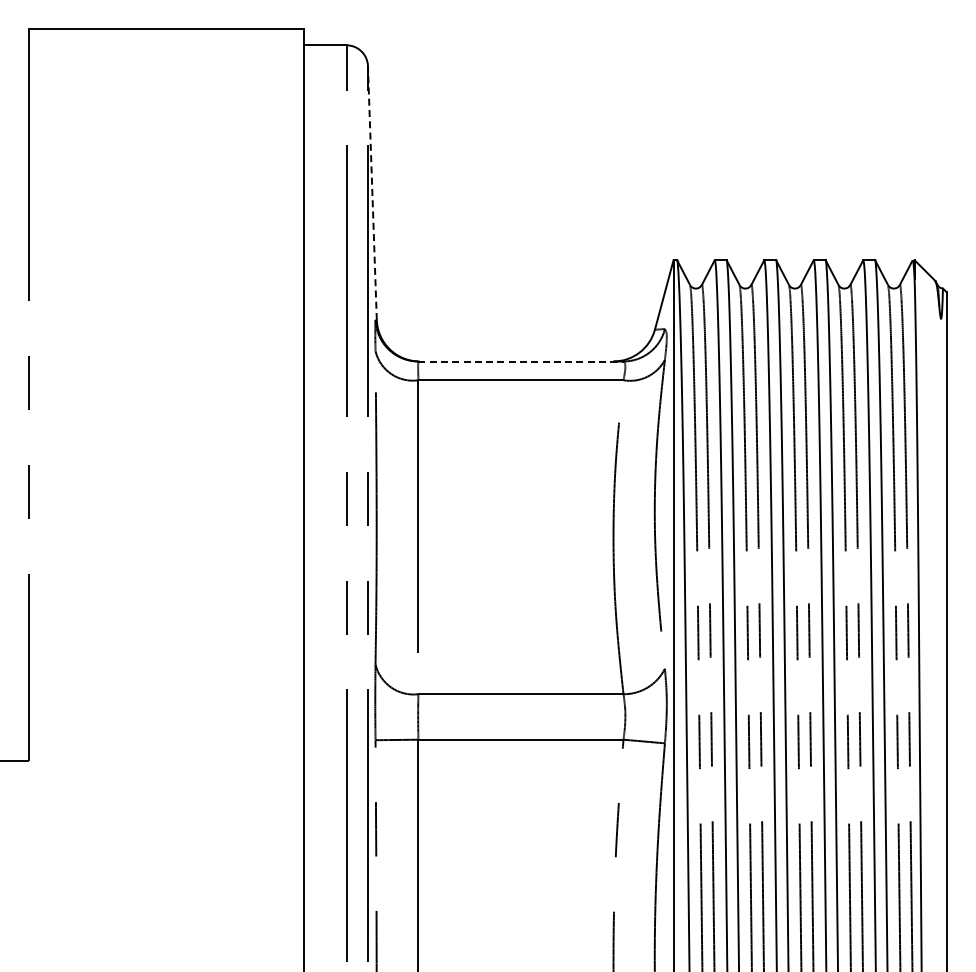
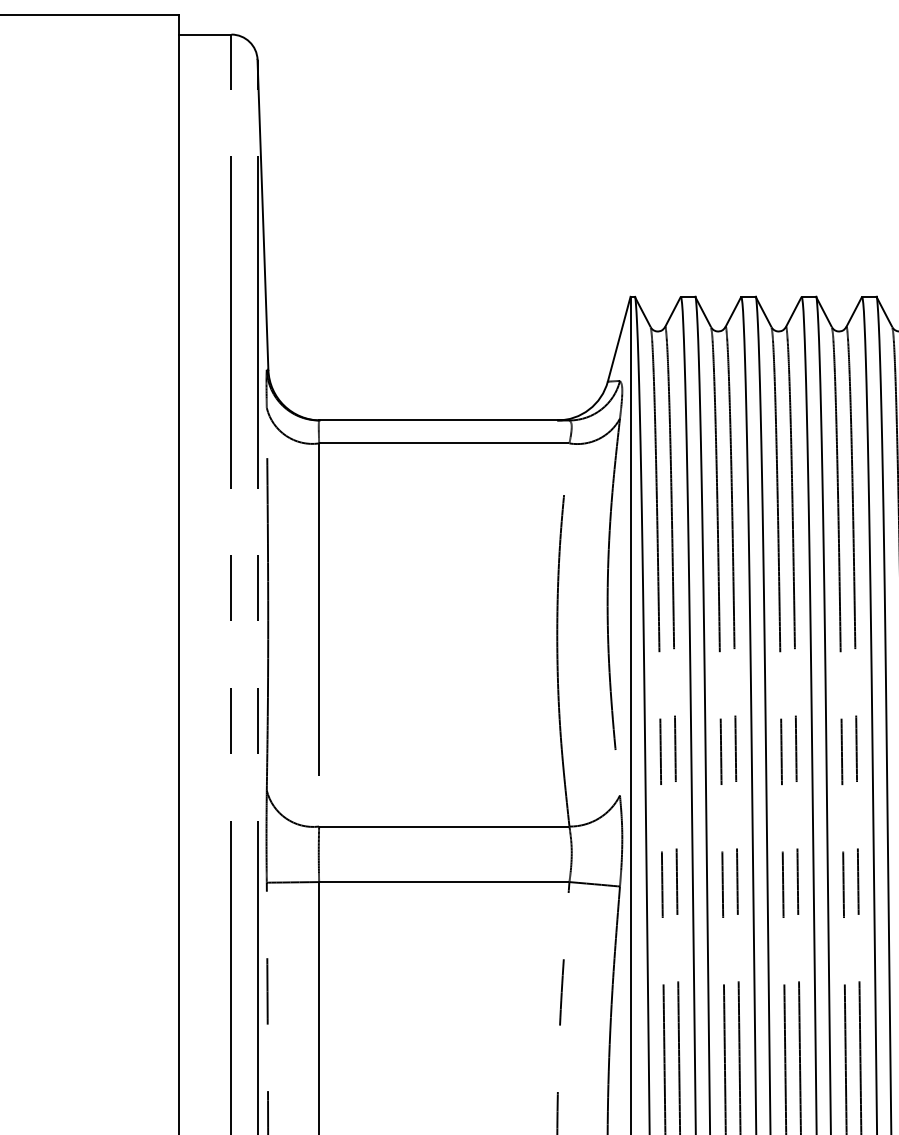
line: (372, 192) -> (263, 214), dashed -> solid
line: (520, 361) -> (443, 420), dashed -> solid

